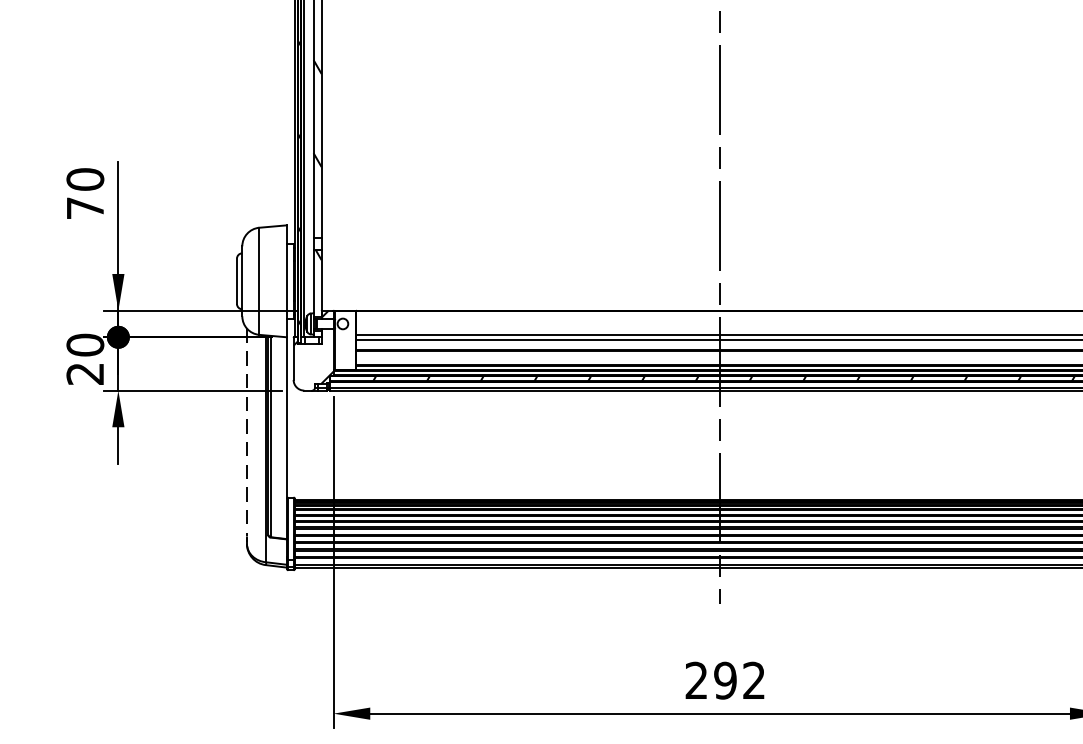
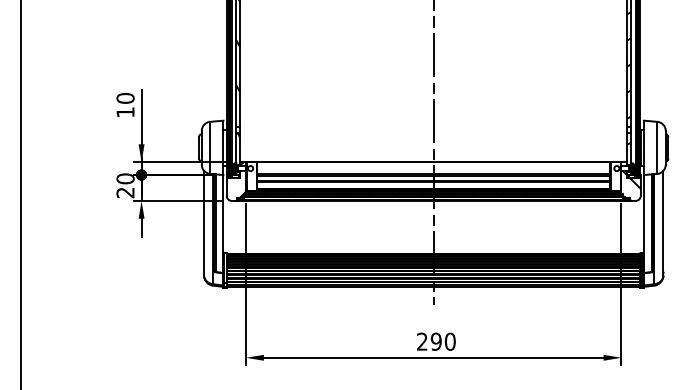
text: (85, 208) -> (125, 112), 70 -> 10
line: (247, 432) -> (204, 221), dashed -> solid
text: (752, 680) -> (449, 341), 292 -> 290

